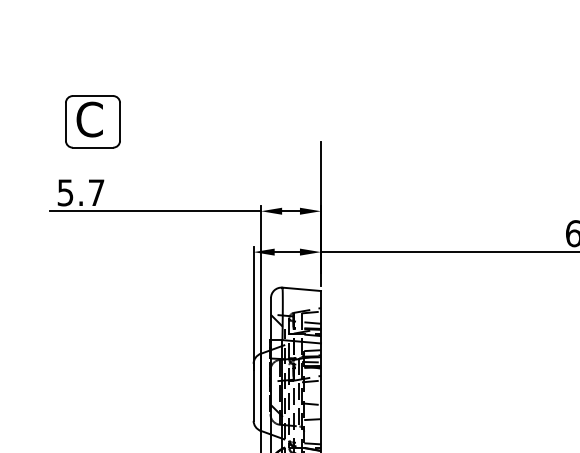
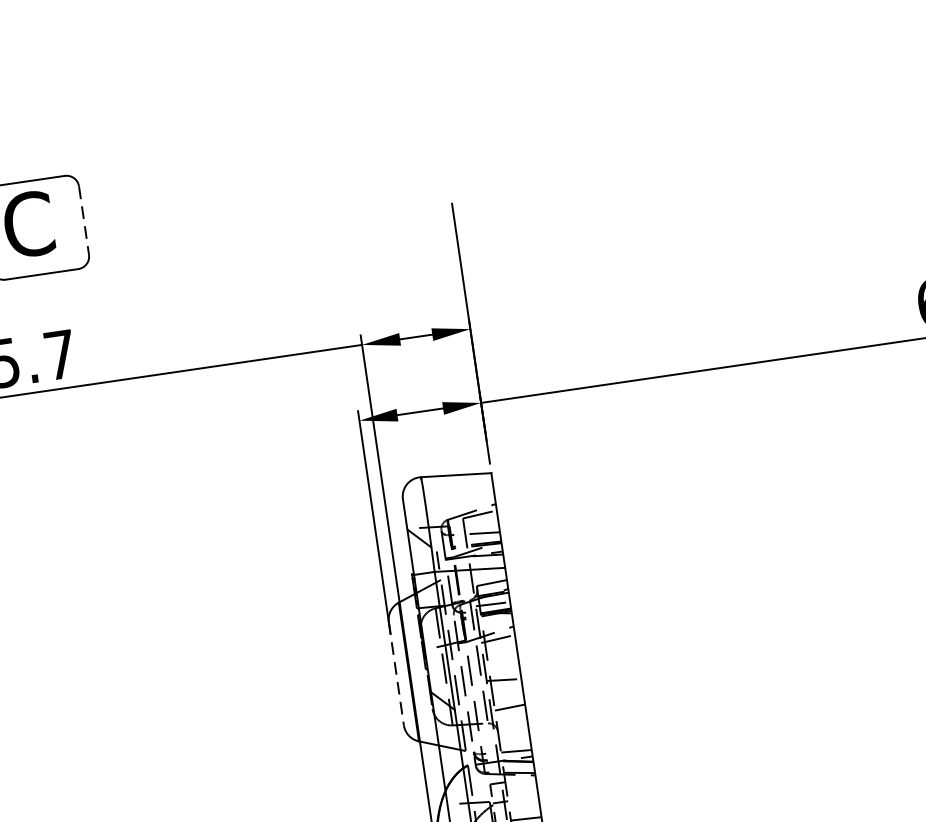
line: (120, 121) -> (84, 219), solid -> dashed
line: (253, 392) -> (396, 674), solid -> dashed

